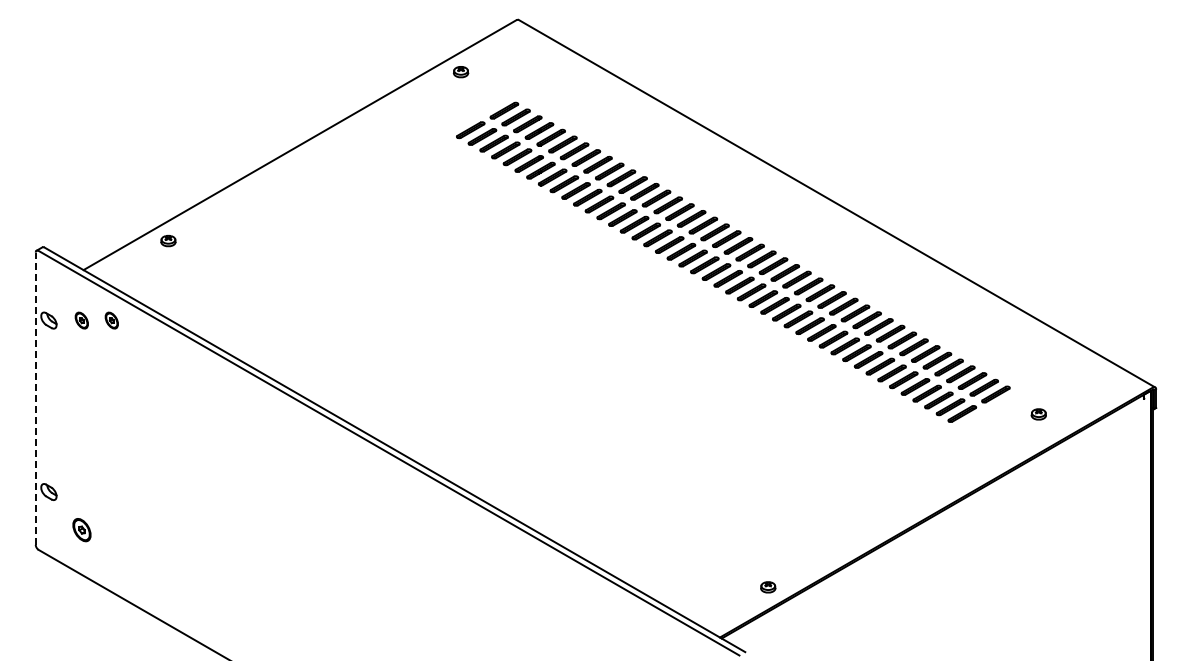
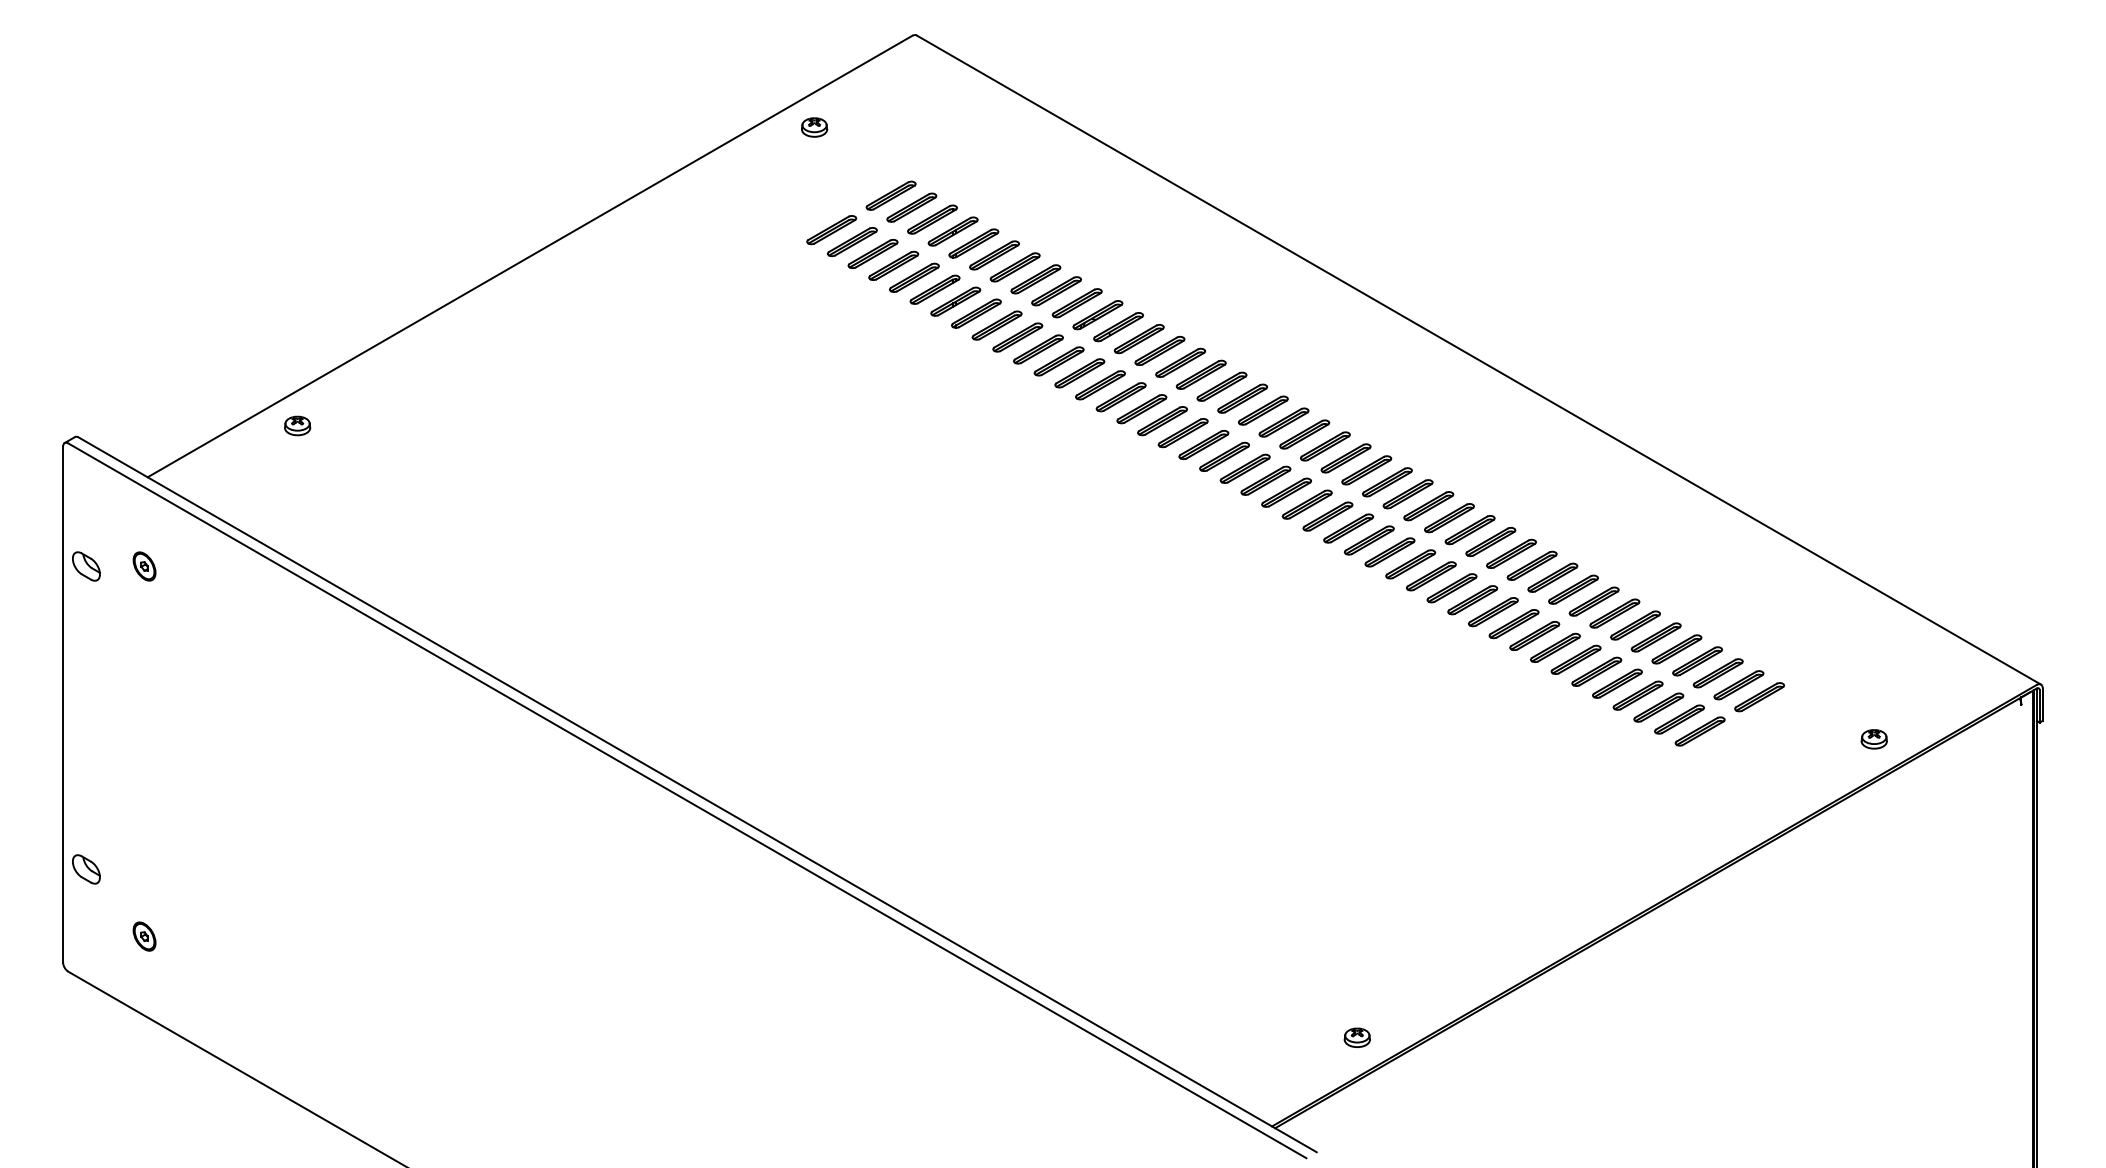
part: (111, 320) -> (196, 566), removed
line: (35, 398) -> (62, 704), dashed -> solid
part: (1038, 414) -> (1873, 739), moved
part: (81, 529) -> (143, 935), size x0.71

